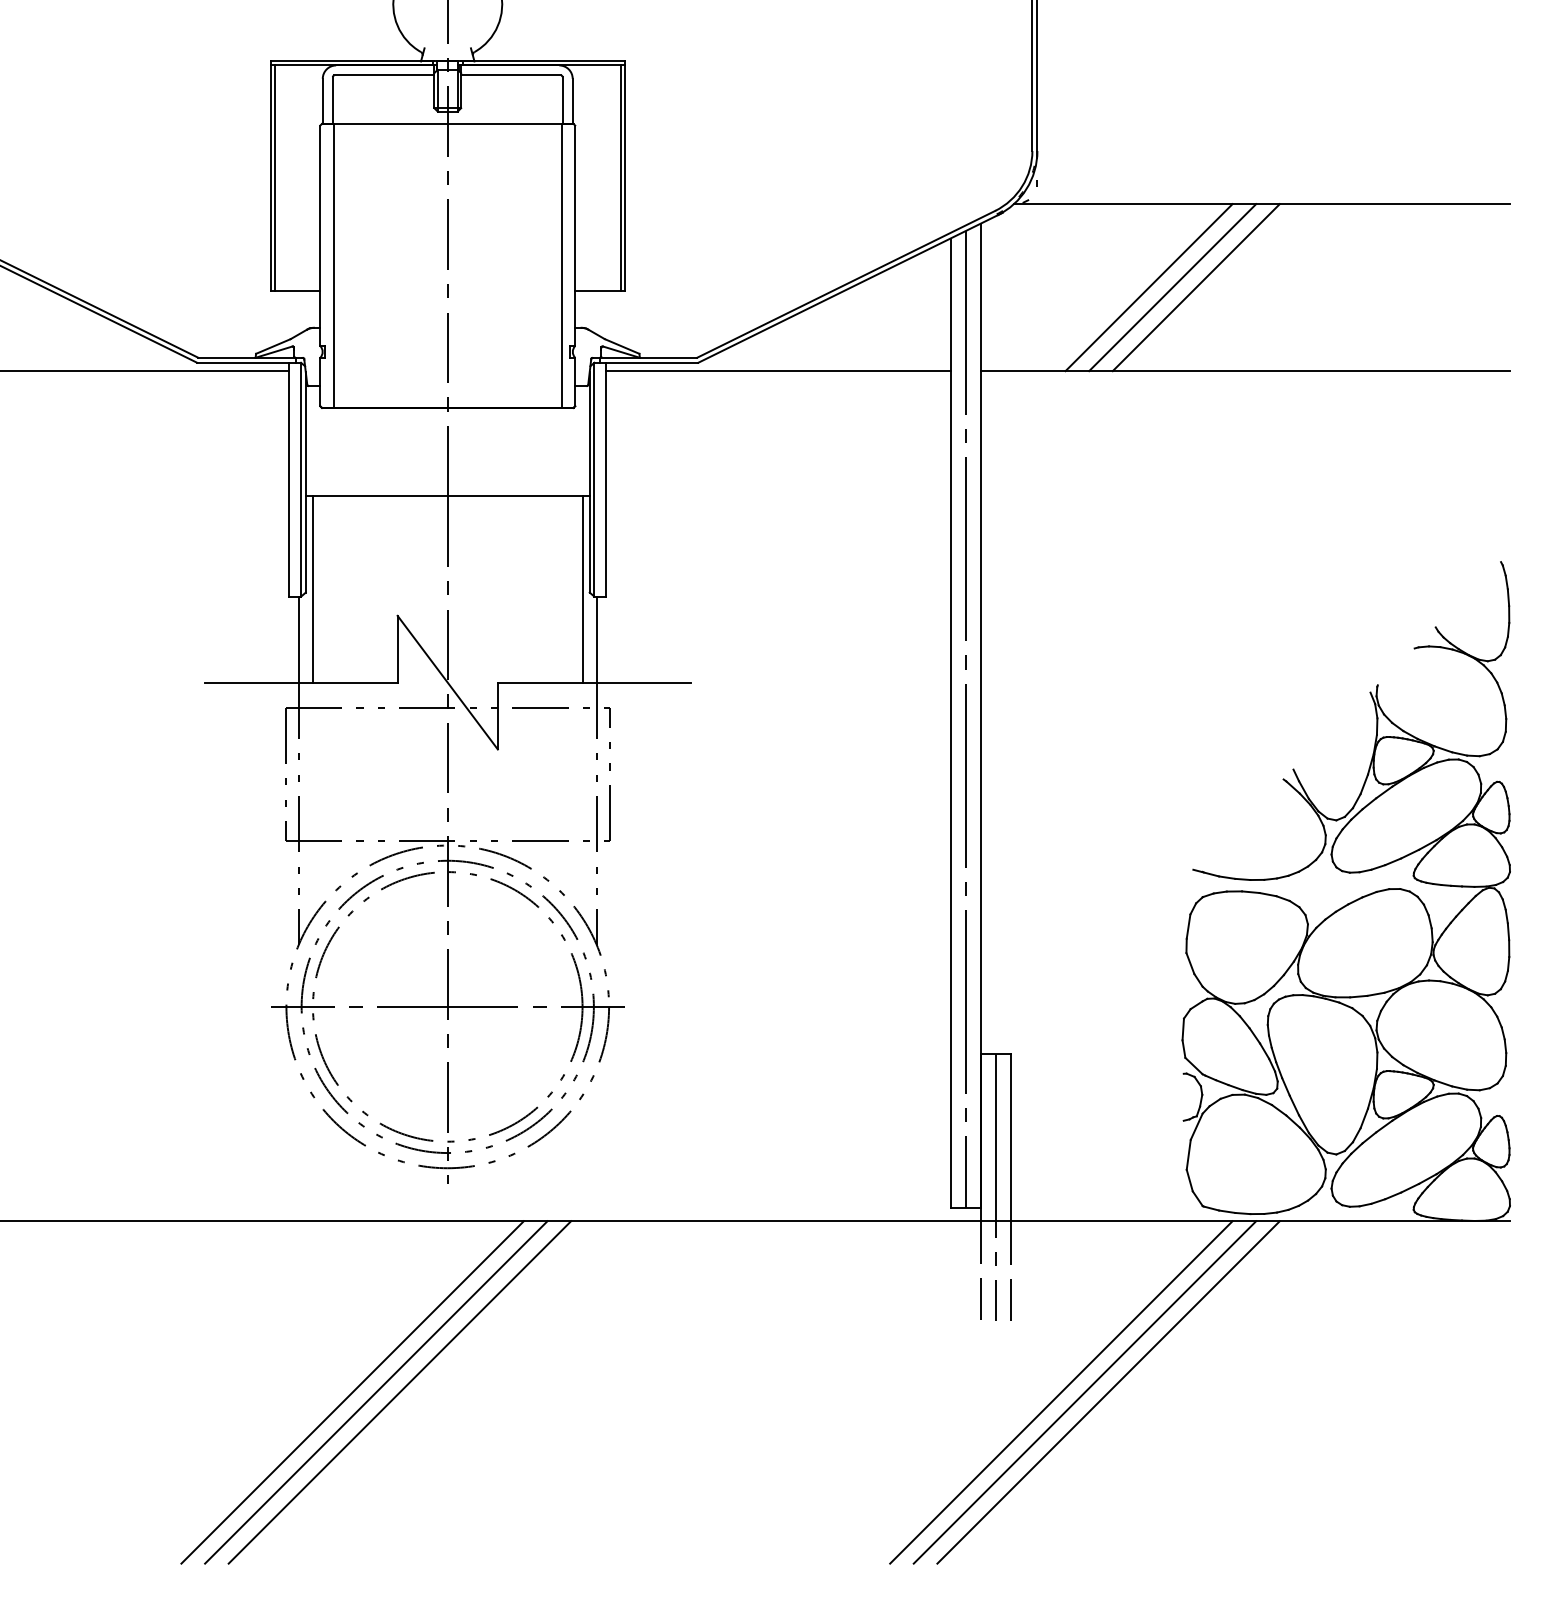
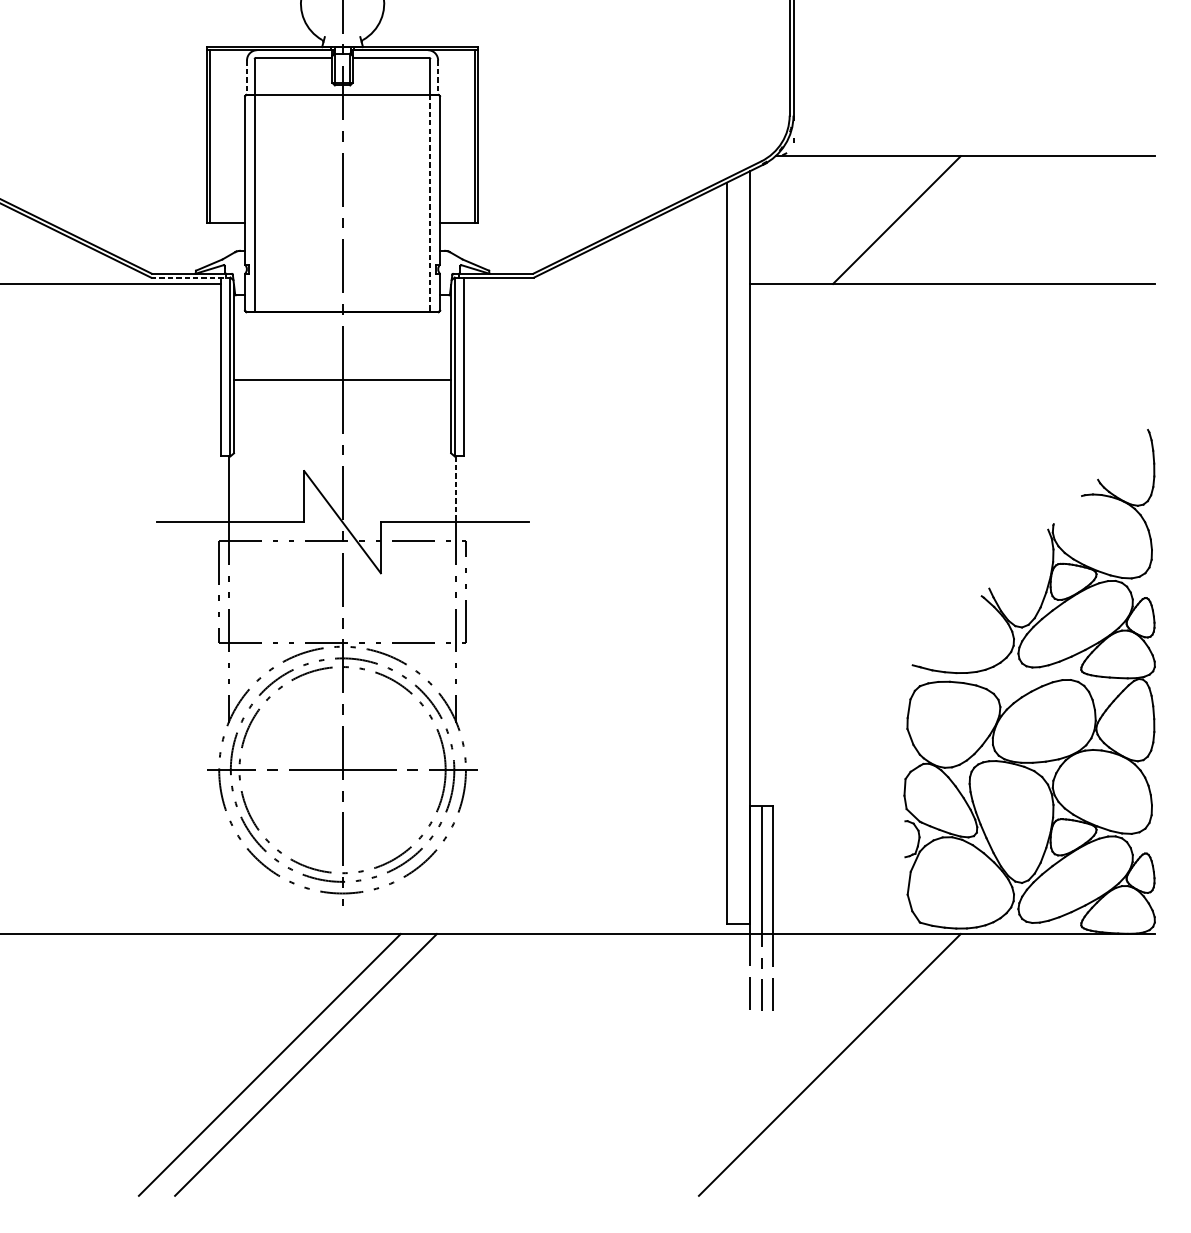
line: (322, 101) -> (246, 77), solid -> dashed
line: (572, 101) -> (437, 77), solid -> dashed
line: (561, 265) -> (429, 203), solid -> dashed
line: (1148, 287) -> (878, 220), removed
line: (1195, 287) -> (914, 220), removed
line: (249, 362) -> (190, 277), solid -> dashed
line: (778, 371) -> (595, 284), removed
line: (312, 589) -> (239, 450), removed
line: (582, 589) -> (445, 450), removed
line: (596, 640) -> (456, 489), solid -> dashed
line: (965, 719) -> (738, 550), removed
line: (376, 1392) -> (288, 1064), removed
line: (1061, 1392) -> (811, 1064), removed
line: (1108, 1392) -> (847, 1064), removed

